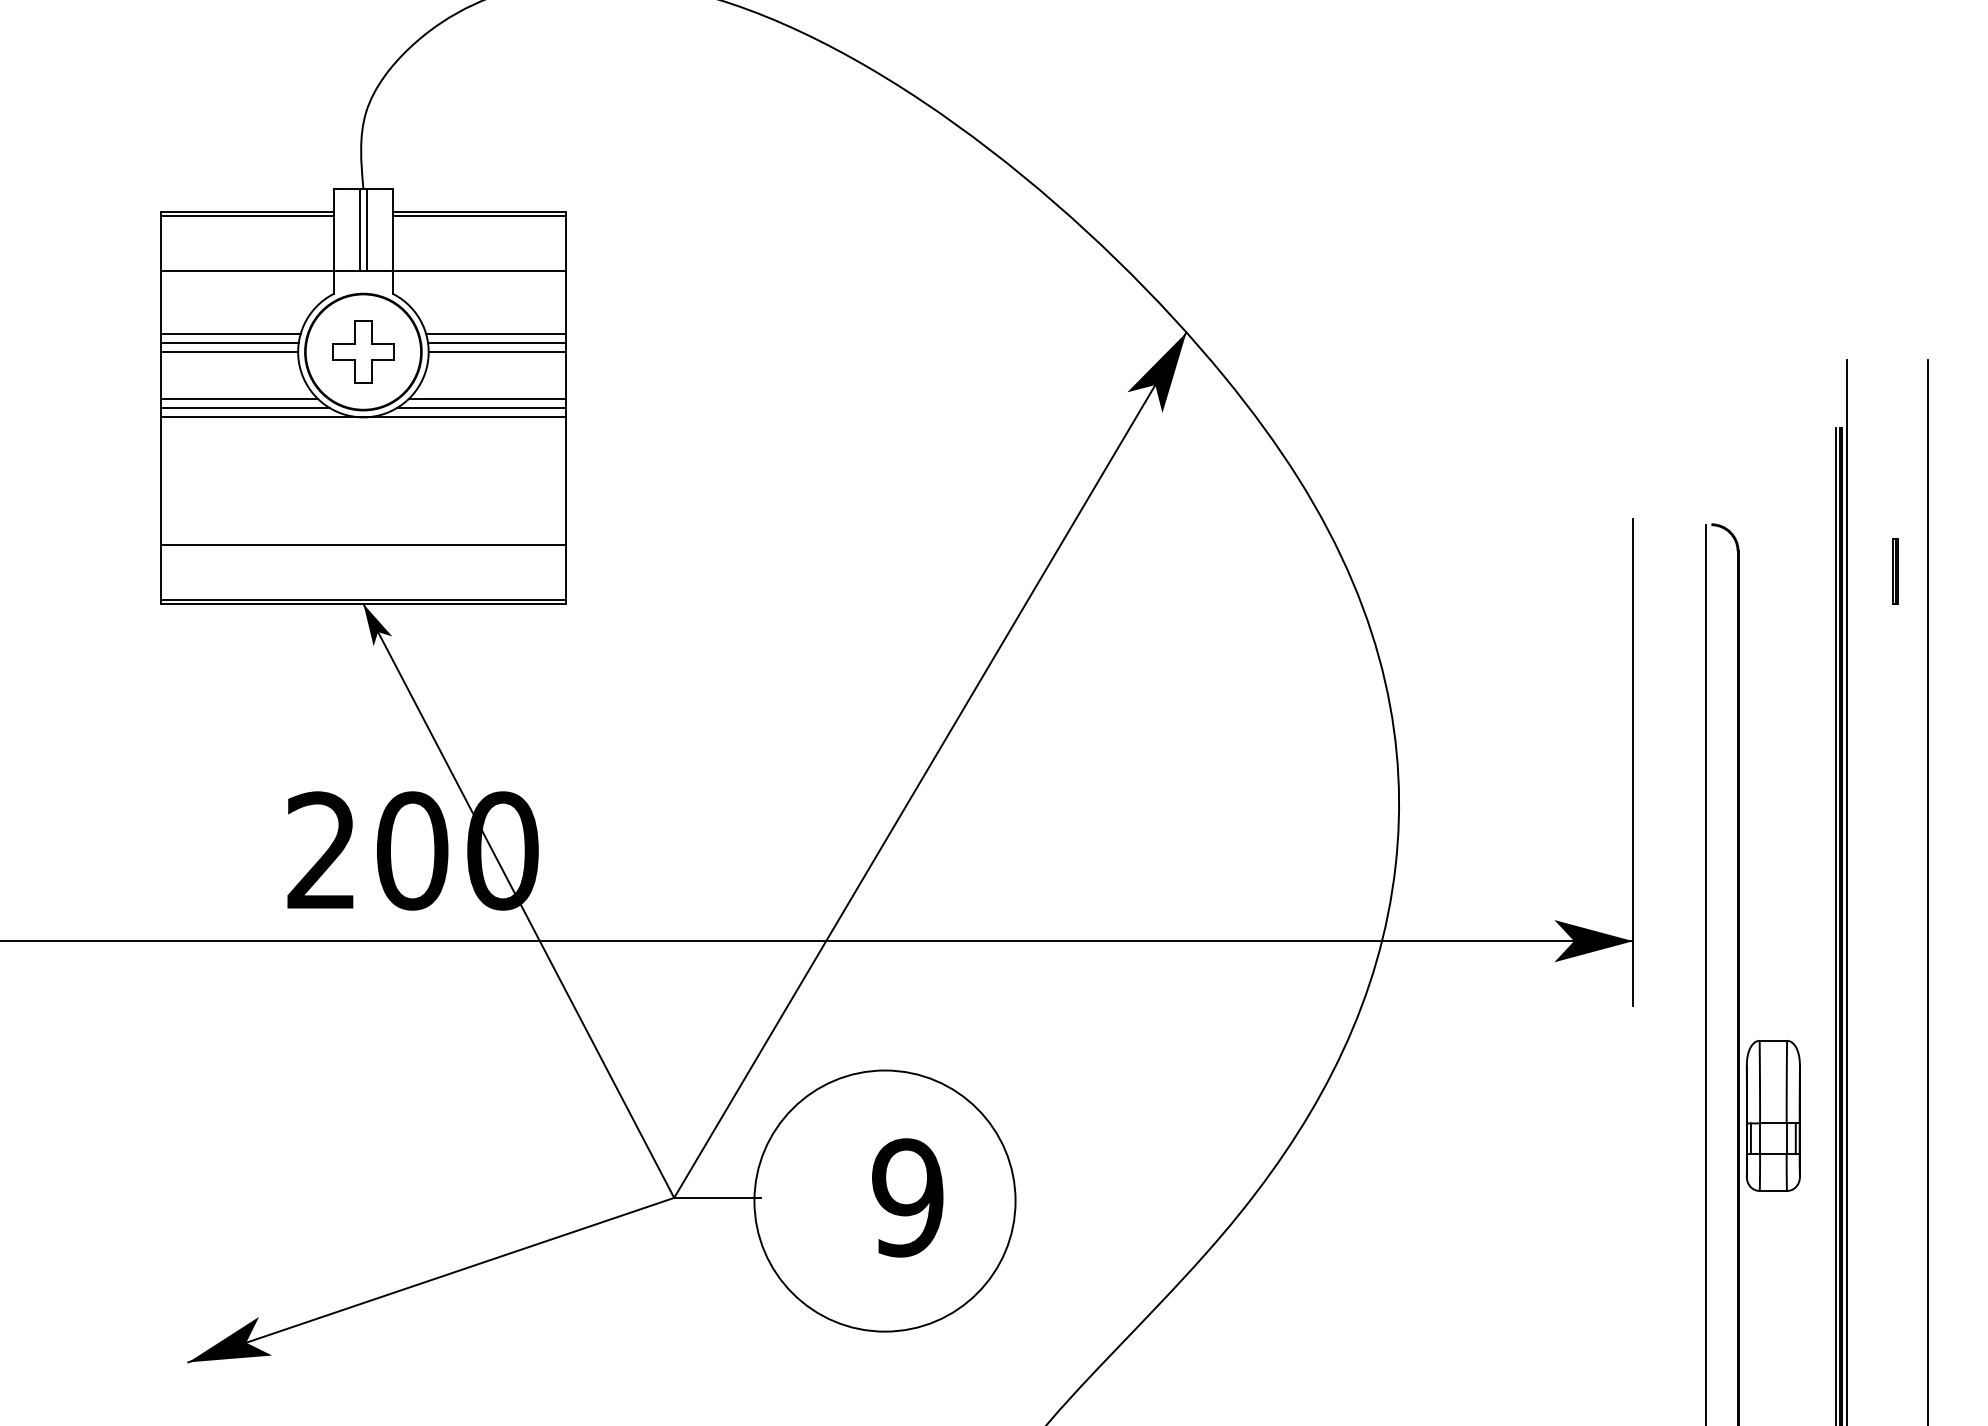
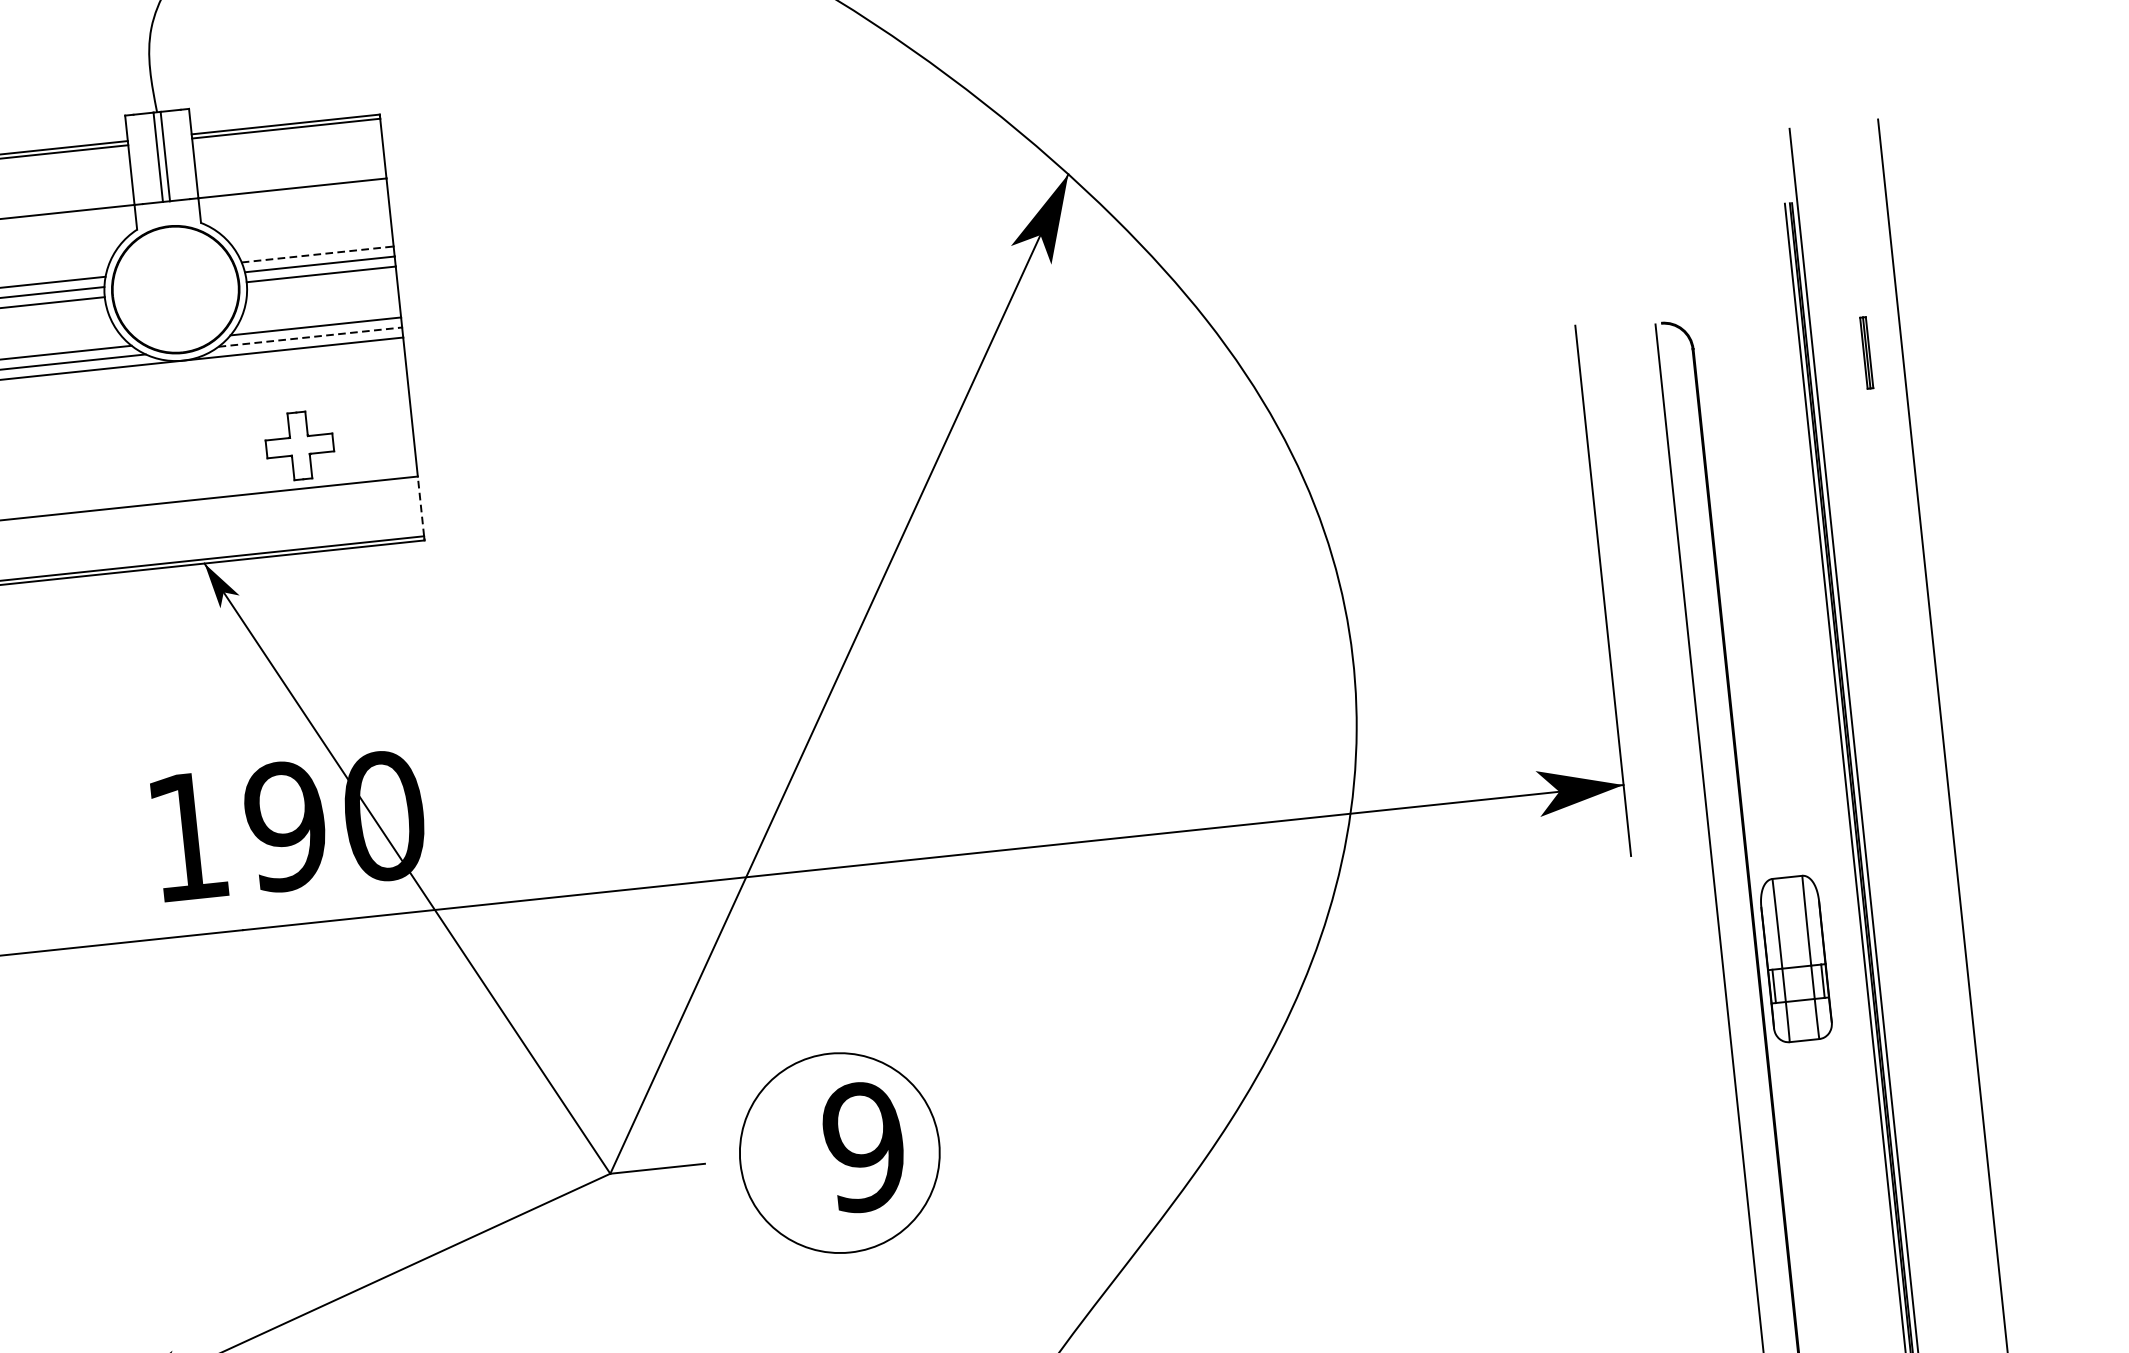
line: (495, 333) -> (317, 254), solid -> dashed
part: (363, 351) -> (299, 445), moved
line: (481, 408) -> (310, 337), solid -> dashed
line: (565, 572) -> (420, 506), solid -> dashed
text: (367, 850) -> (237, 831), 200 -> 190
circle: (884, 1200) -> (839, 1152), size x0.7

